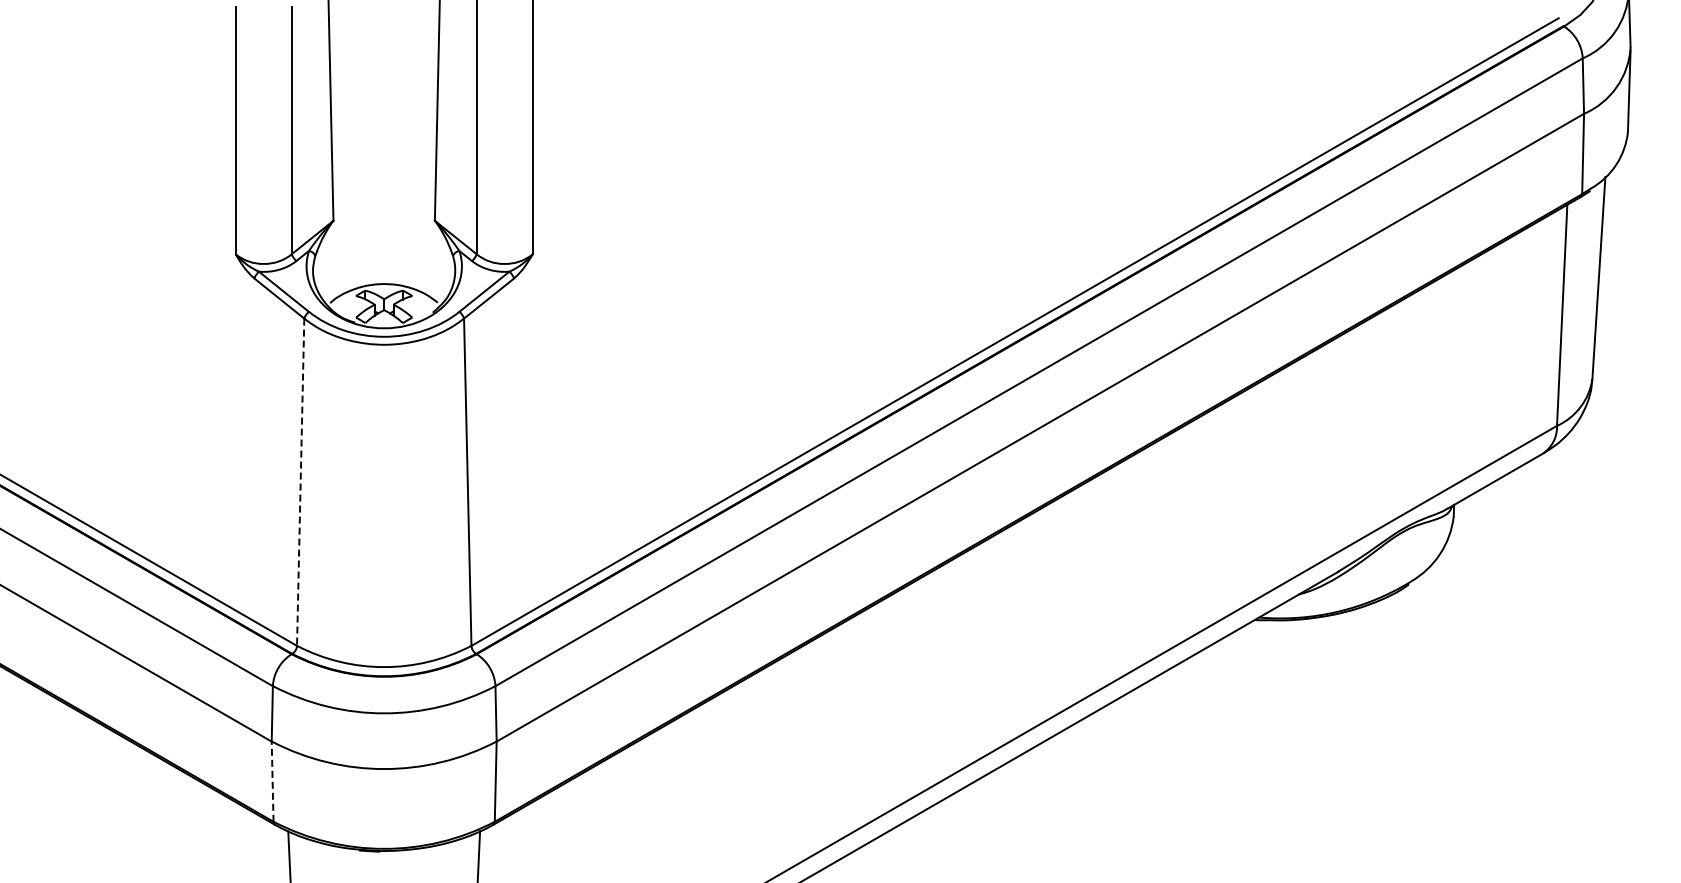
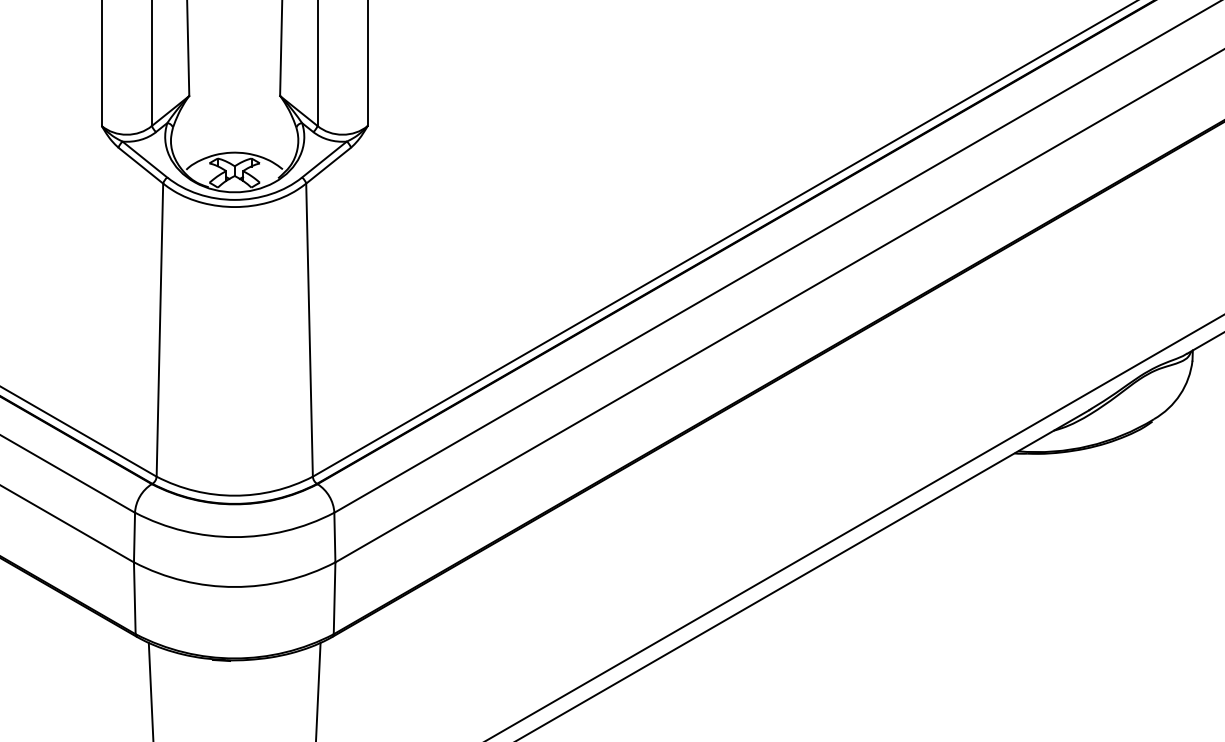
line: (300, 482) -> (159, 330), dashed -> solid
line: (272, 781) -> (134, 598), dashed -> solid

